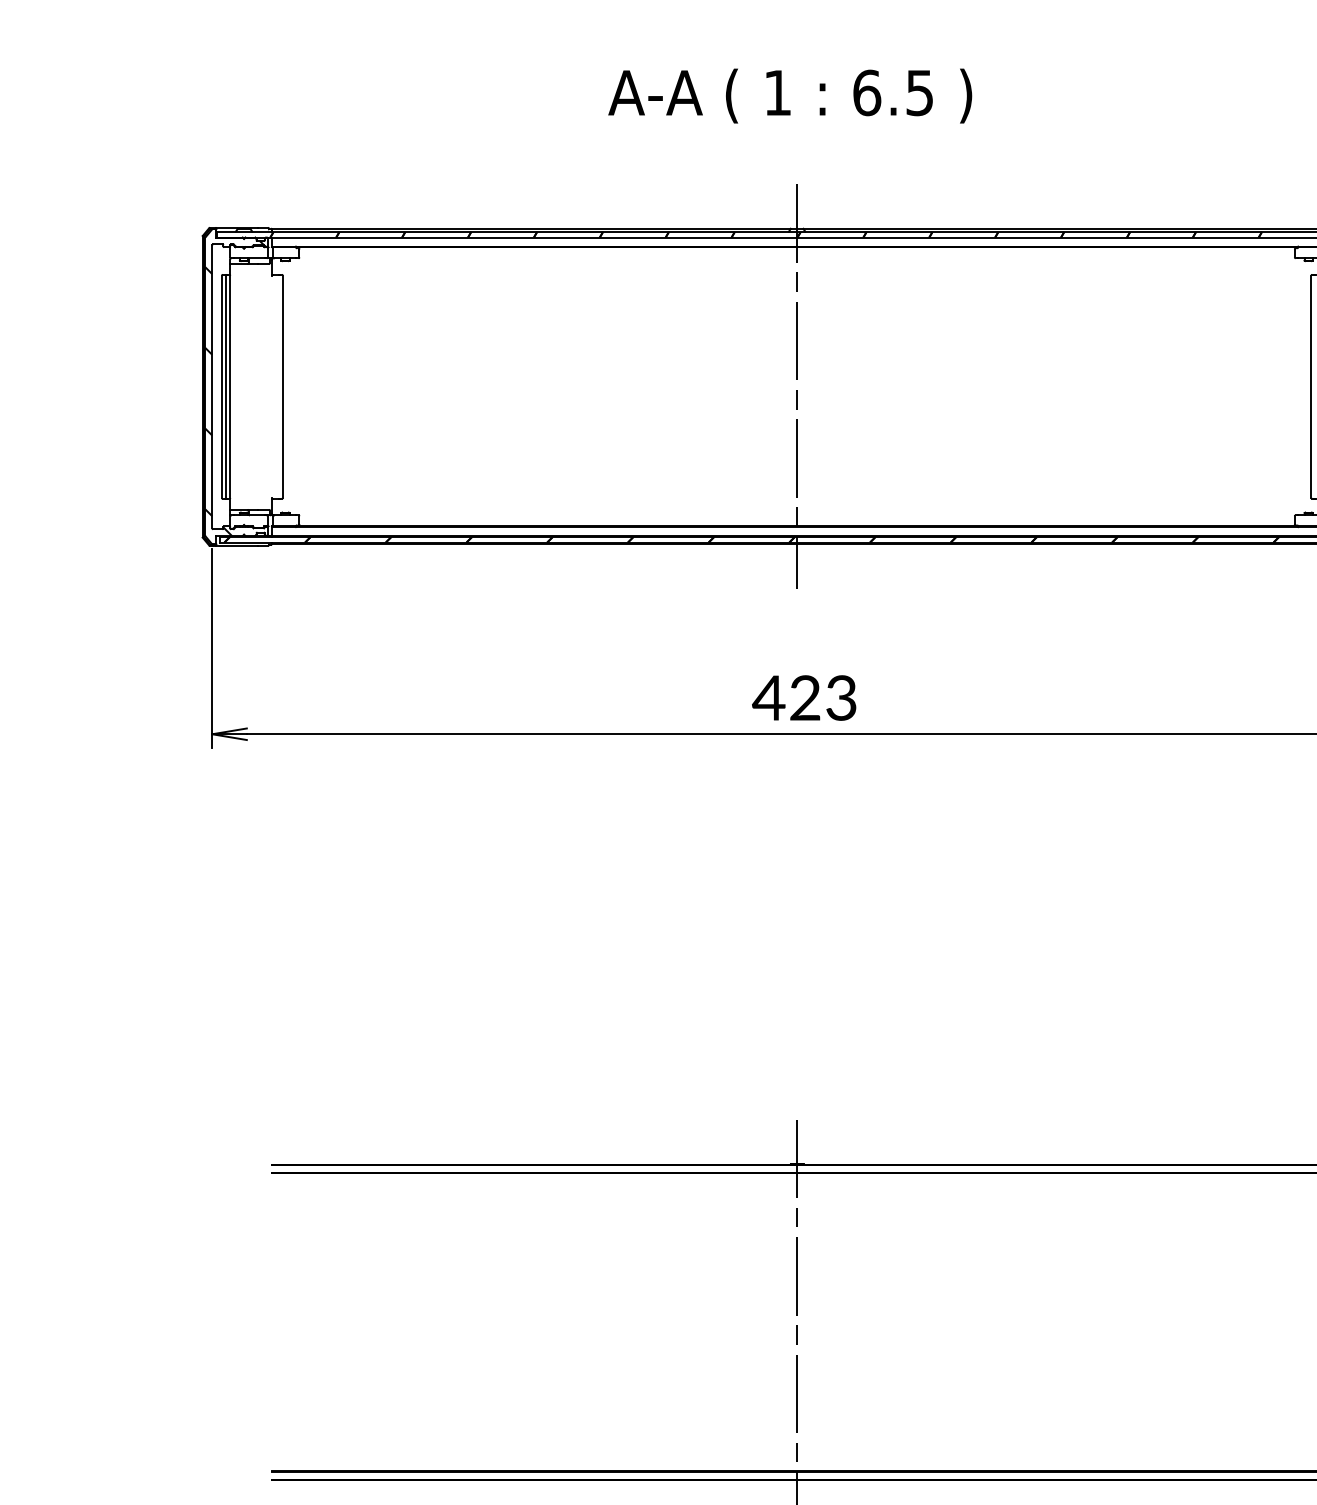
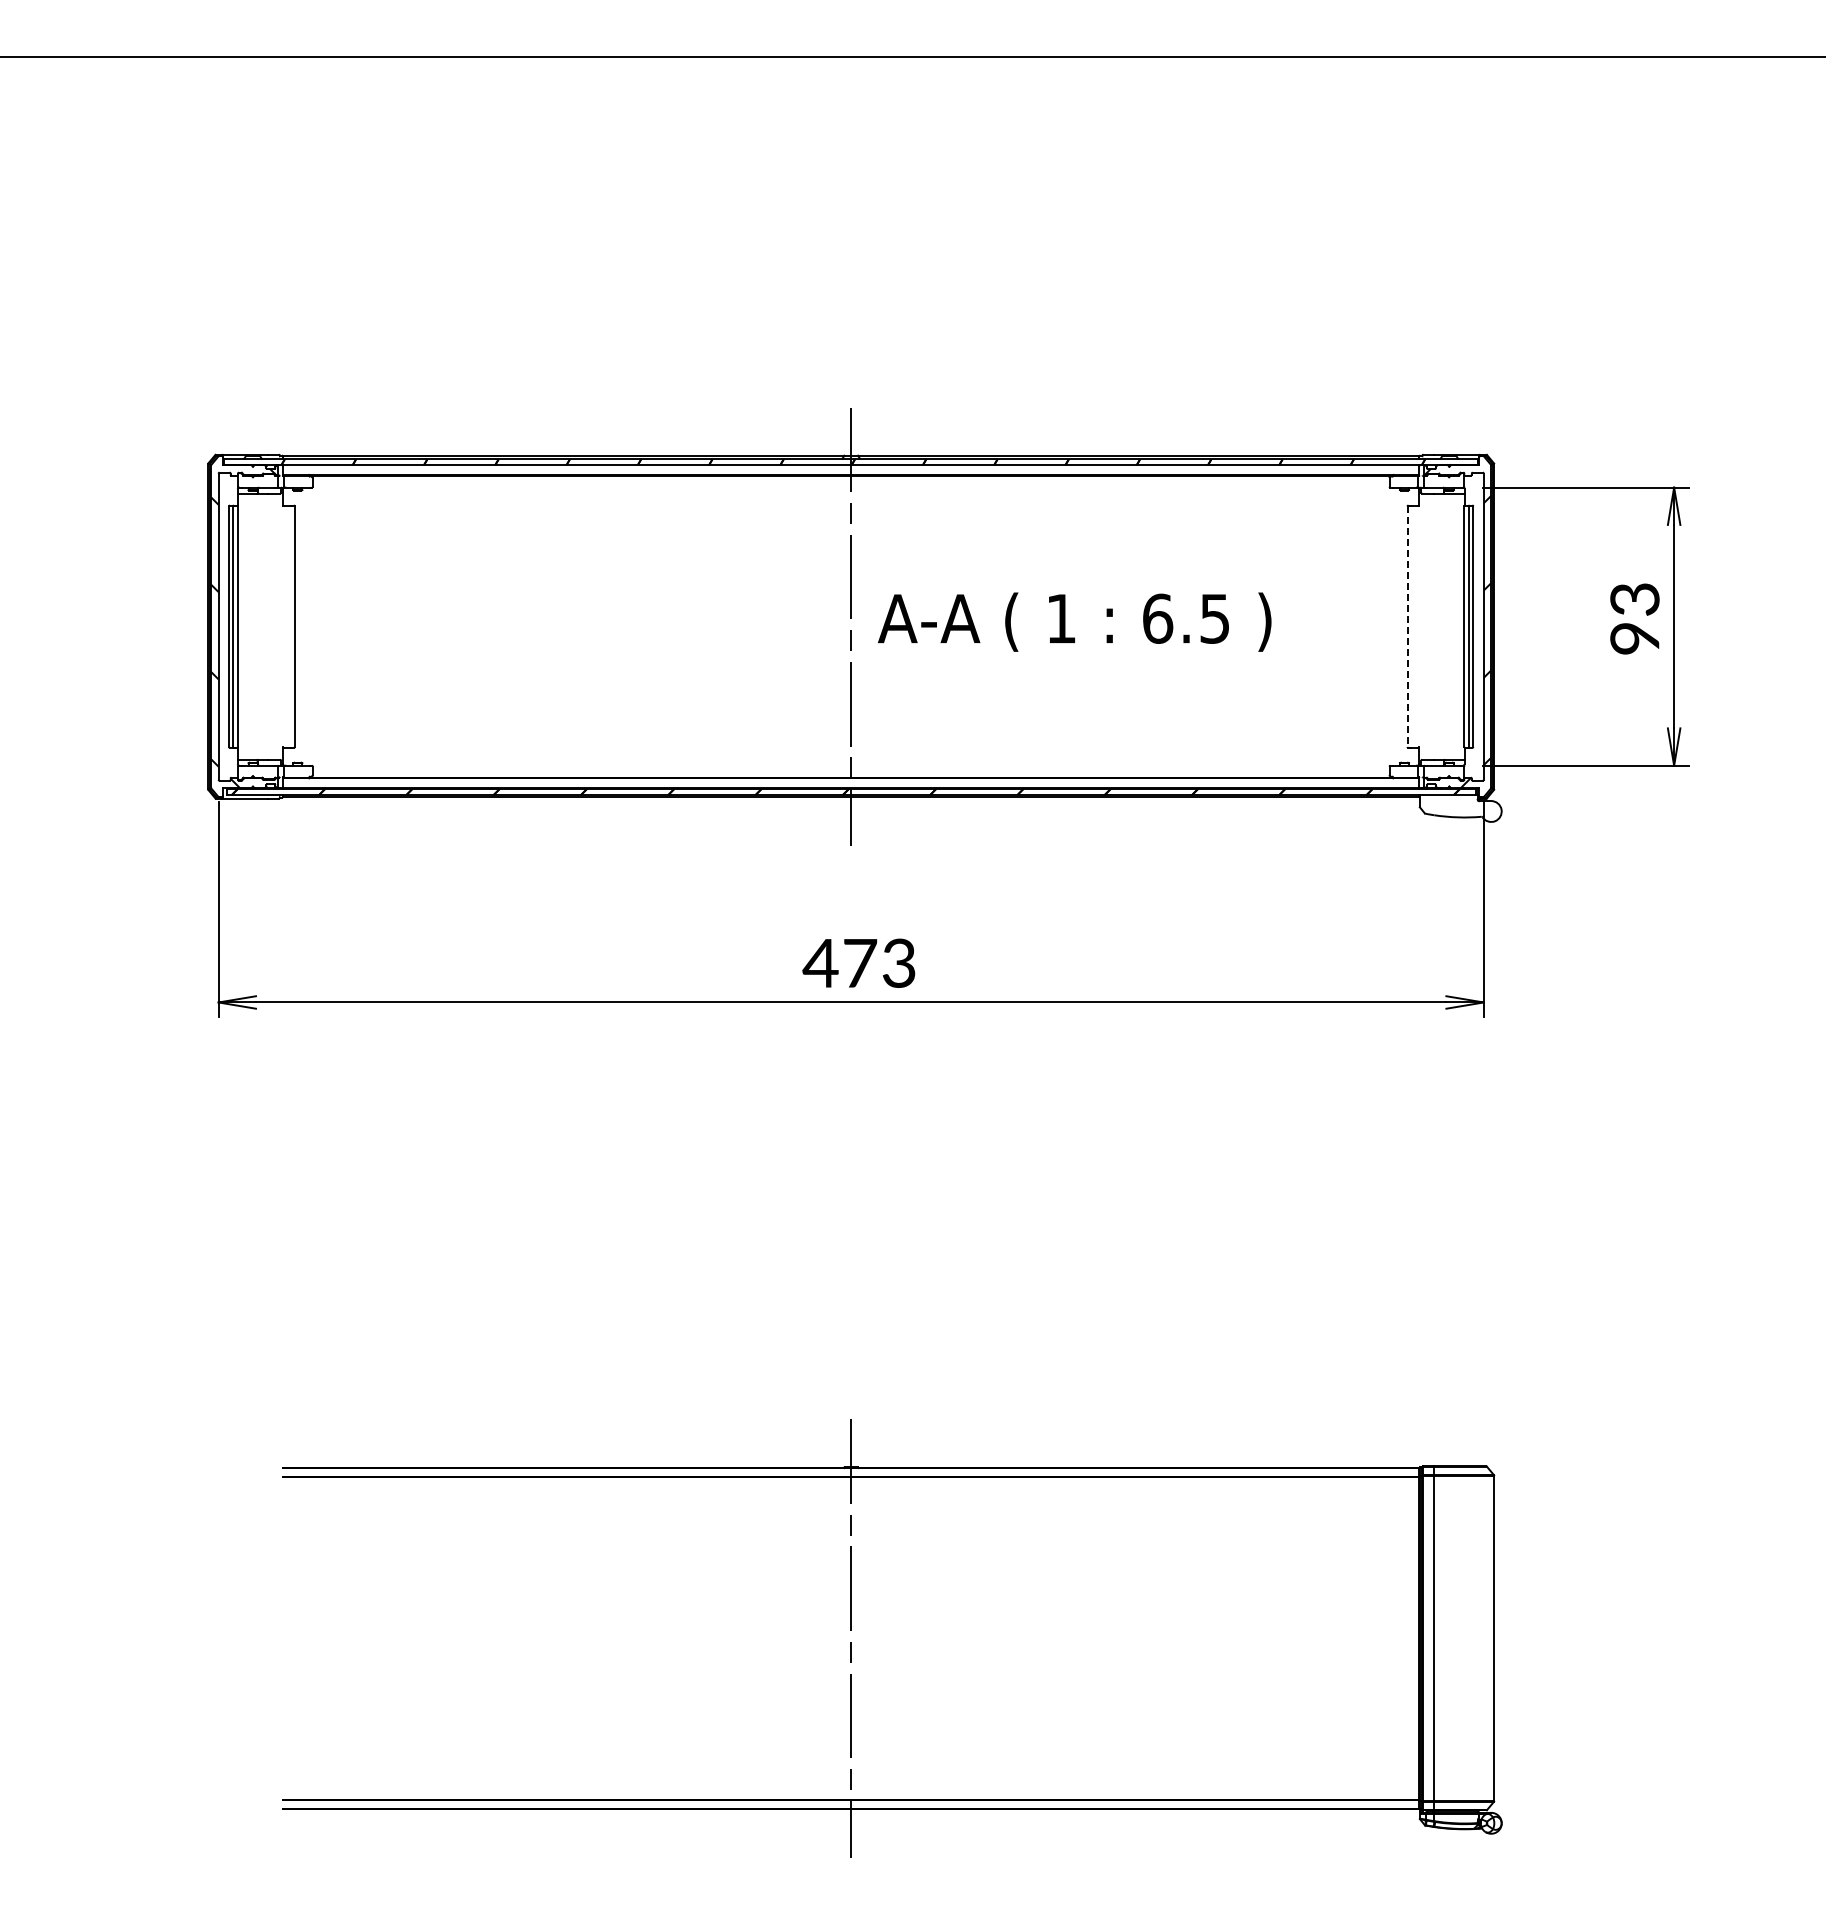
text: (790, 95) -> (1074, 621), moved
line: (1311, 387) -> (1407, 627), solid -> dashed
text: (805, 697) -> (860, 962), 423 -> 473

